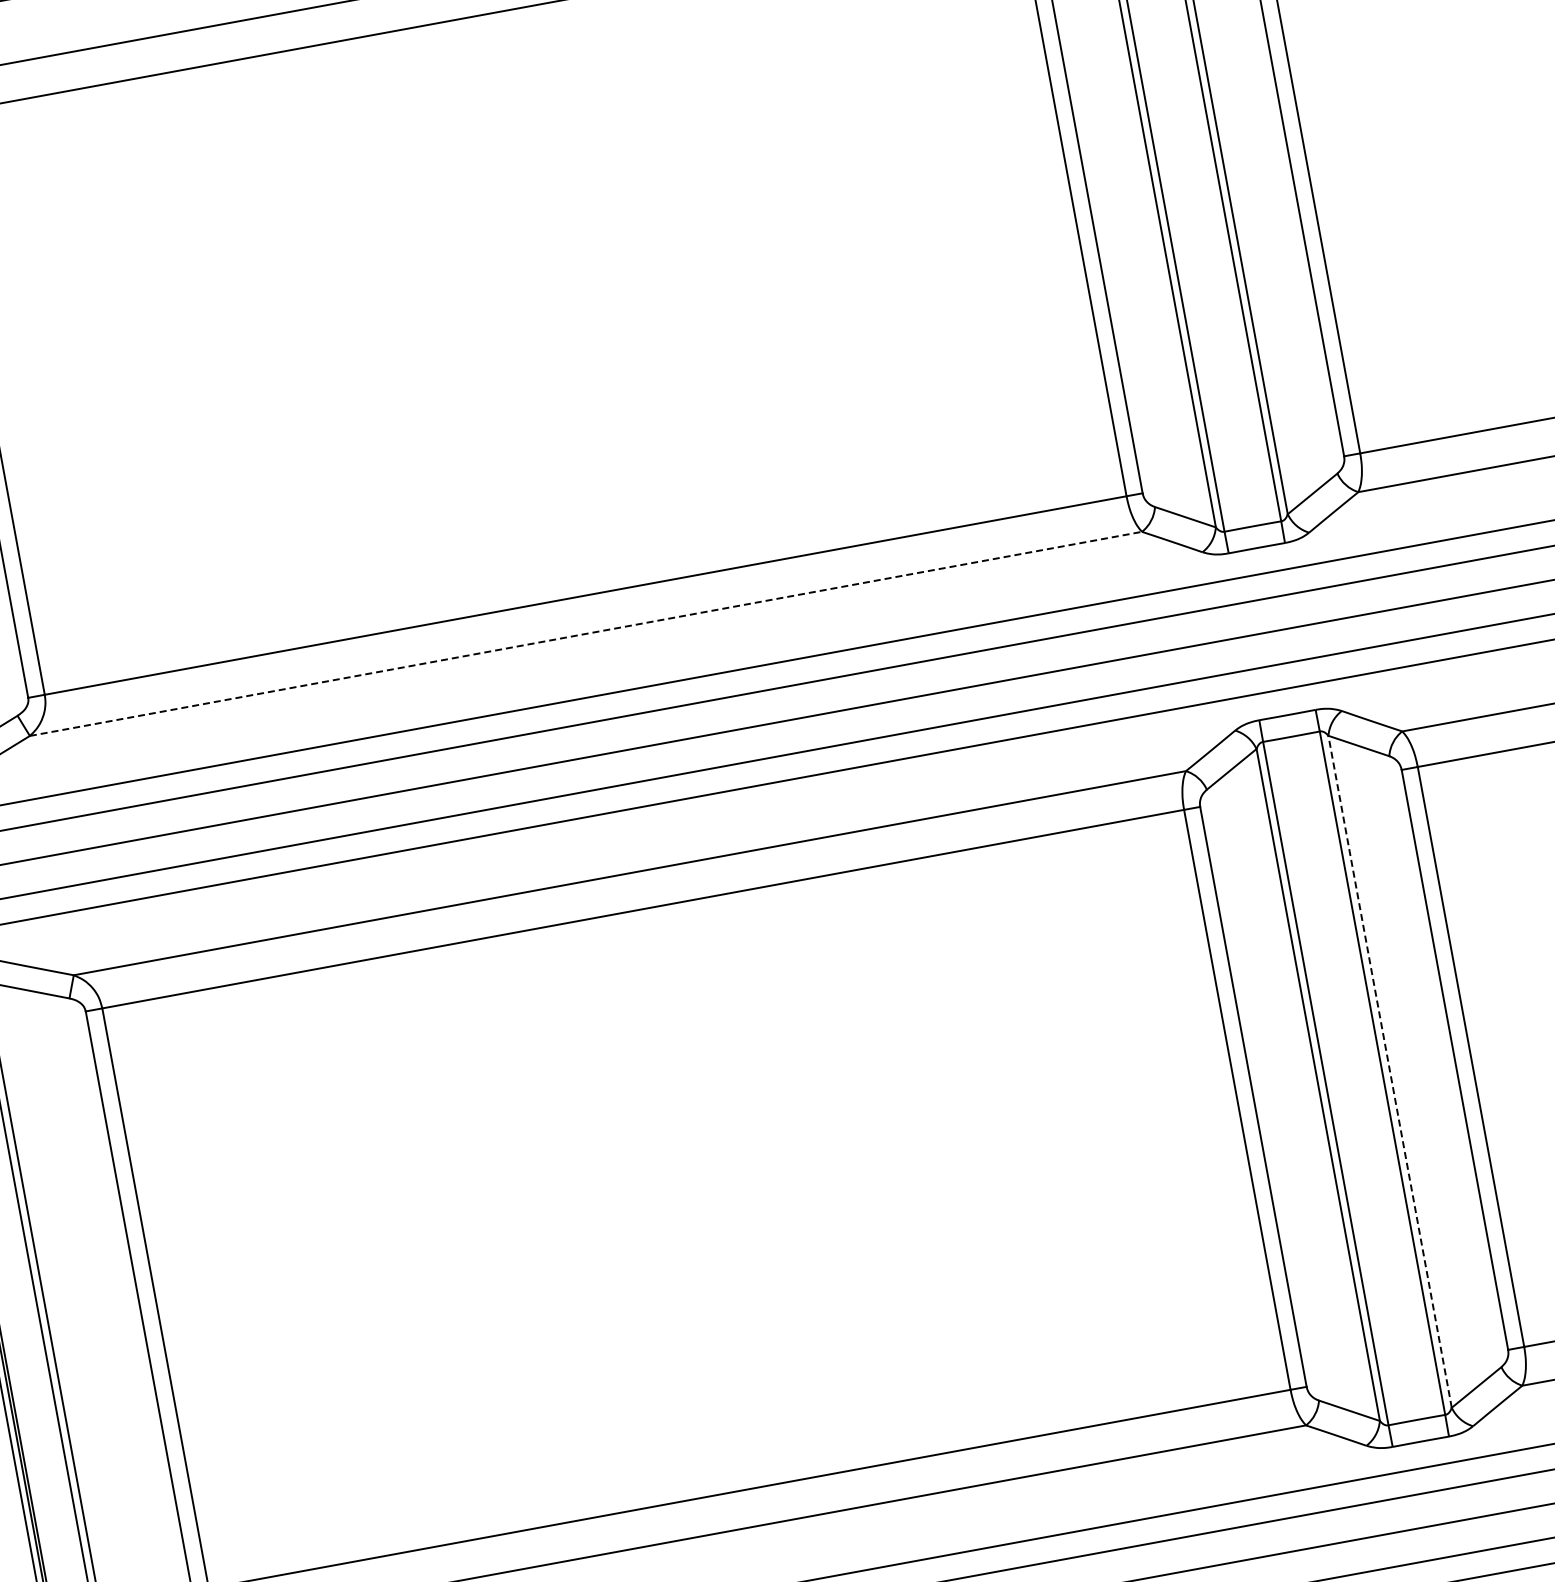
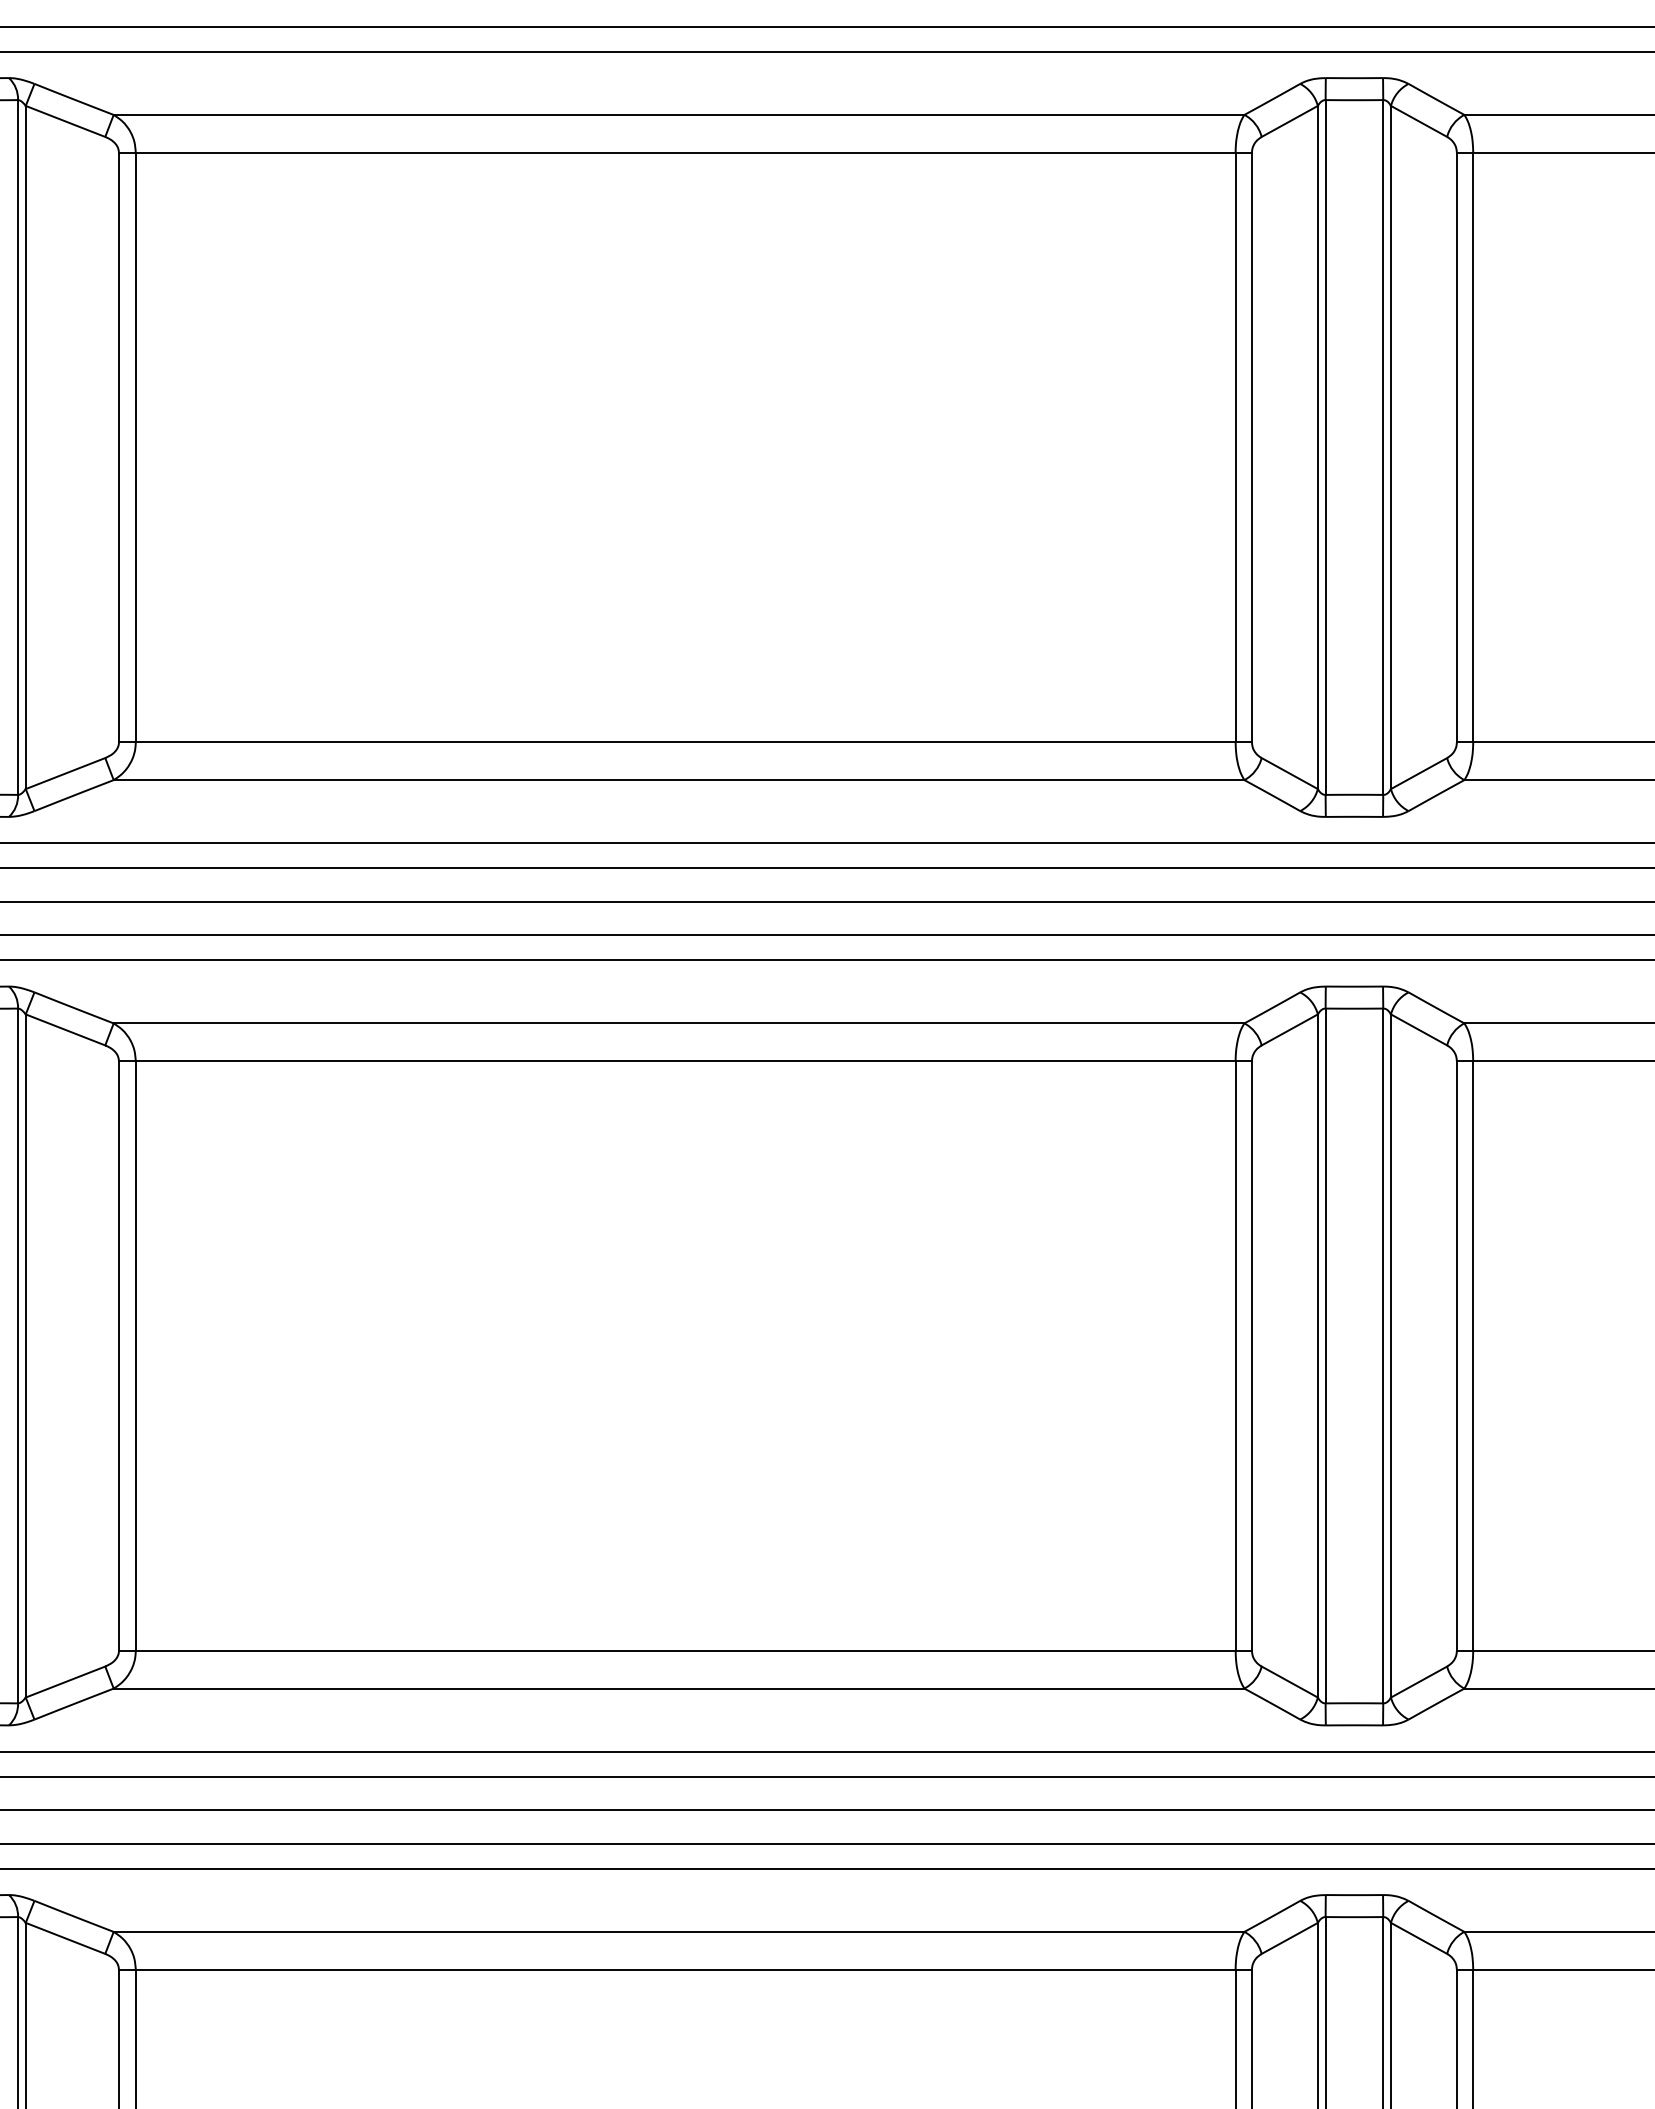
line: (586, 634) -> (679, 780), dashed -> solid
line: (1389, 1071) -> (1390, 1355), dashed -> solid

